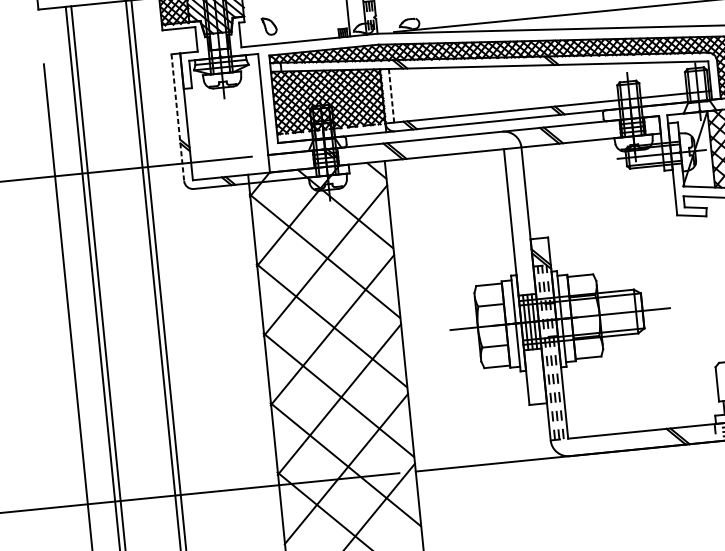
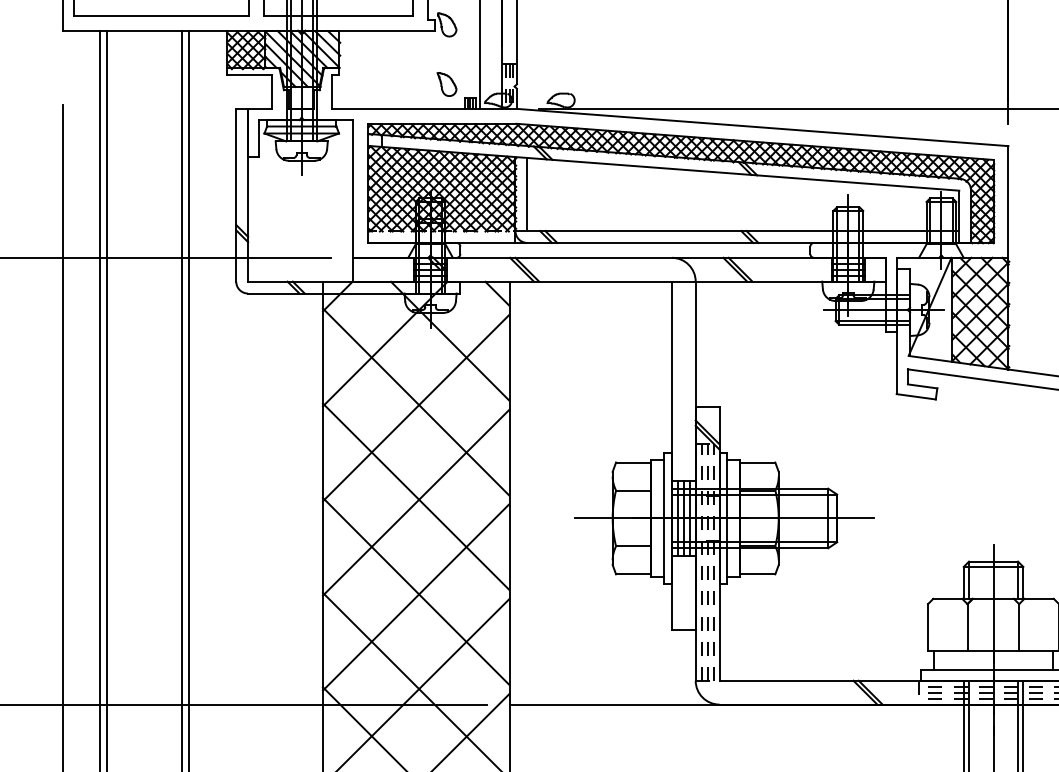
part: (269, 26) -> (446, 84), moved
line: (391, 95) -> (527, 194), dashed -> solid
line: (178, 117) -> (236, 195), dashed -> solid

